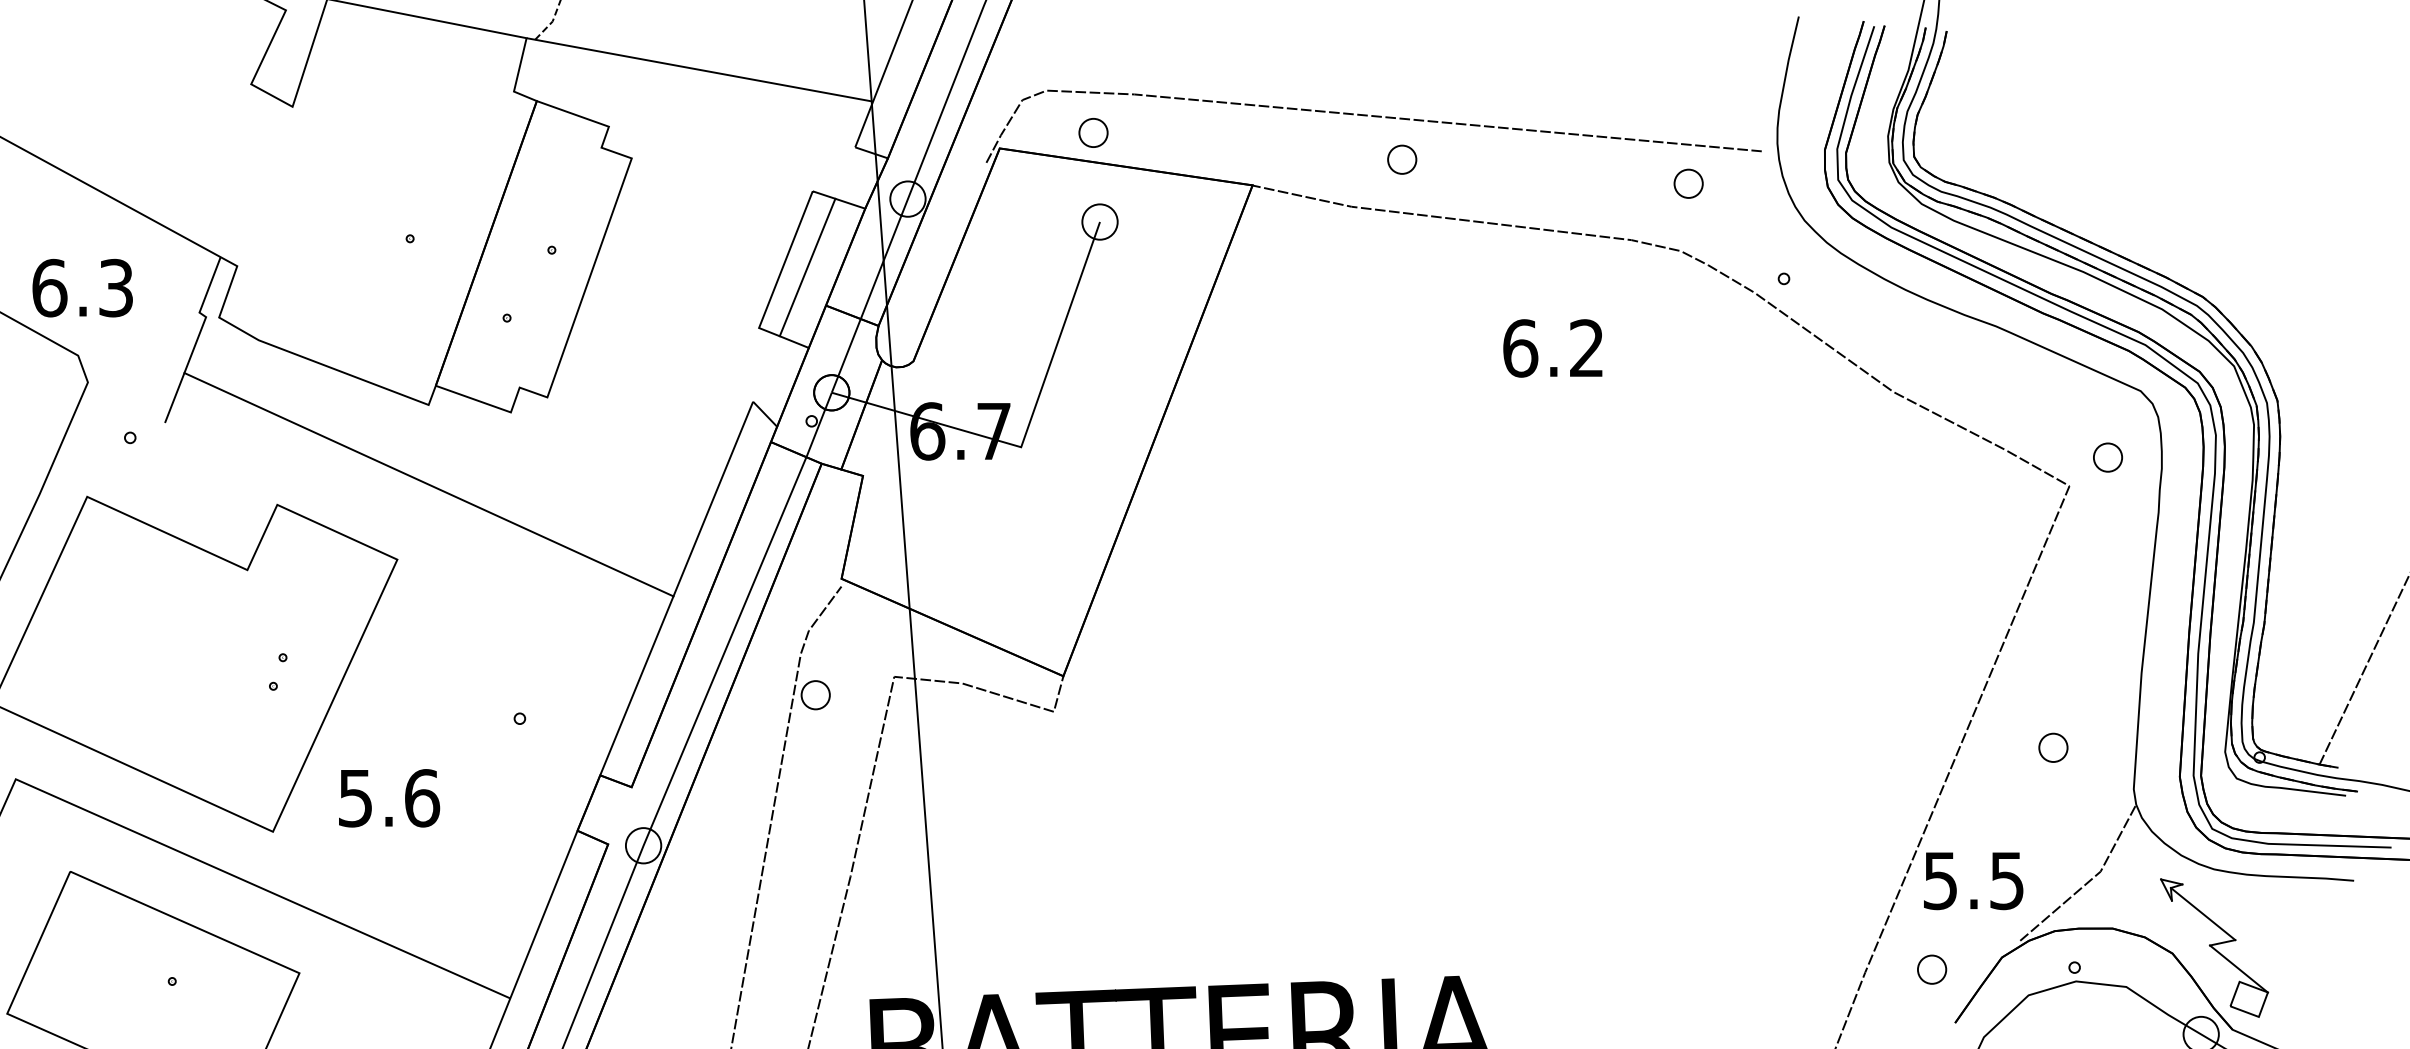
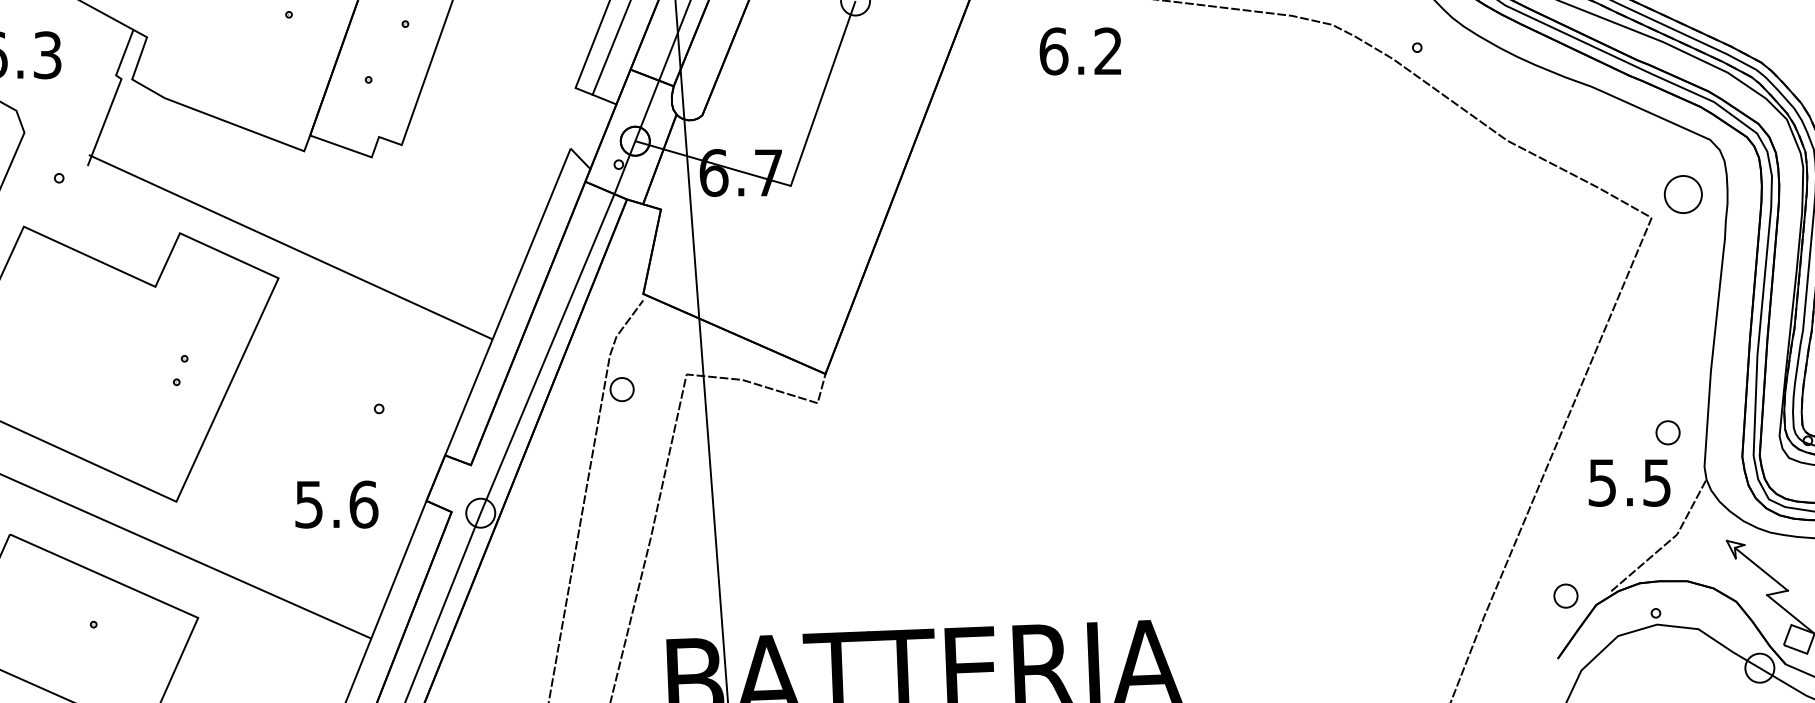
text: (1552, 348) -> (1080, 51), moved
part: (2107, 457) -> (1682, 194), size x1.6
line: (428, 484) -> (290, 246), moved
part: (2053, 747) -> (1668, 432), moved
text: (389, 798) -> (336, 504), moved
text: (1973, 881) -> (1629, 483), moved
part: (1932, 969) -> (1566, 595), moved

